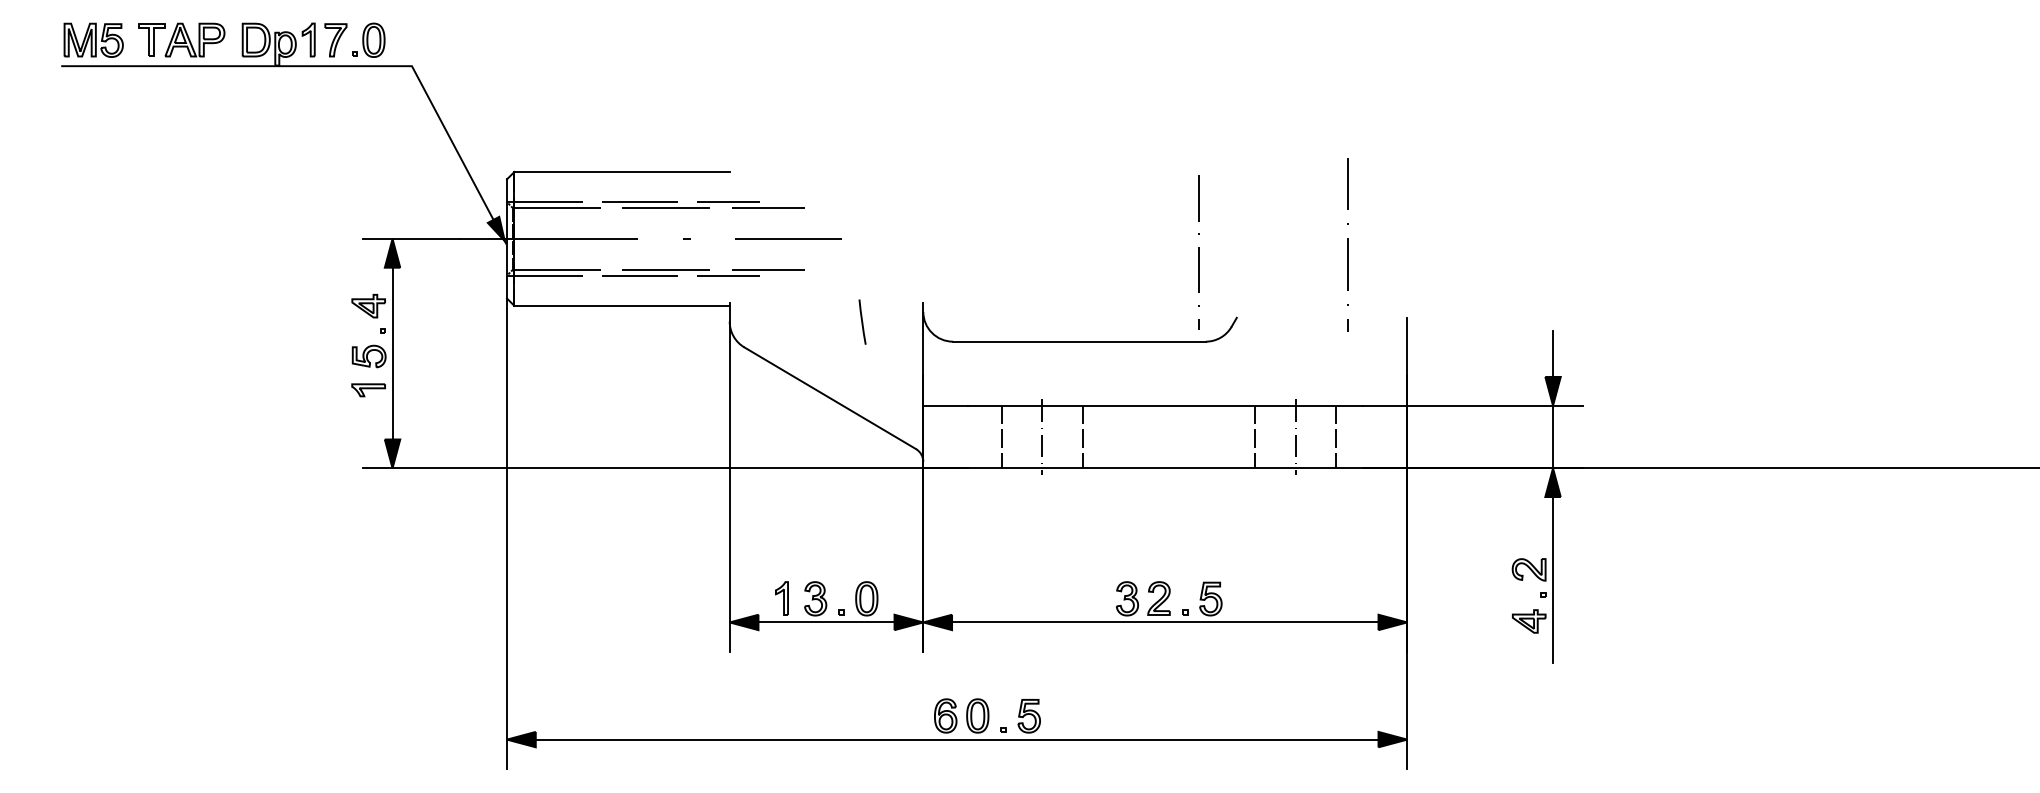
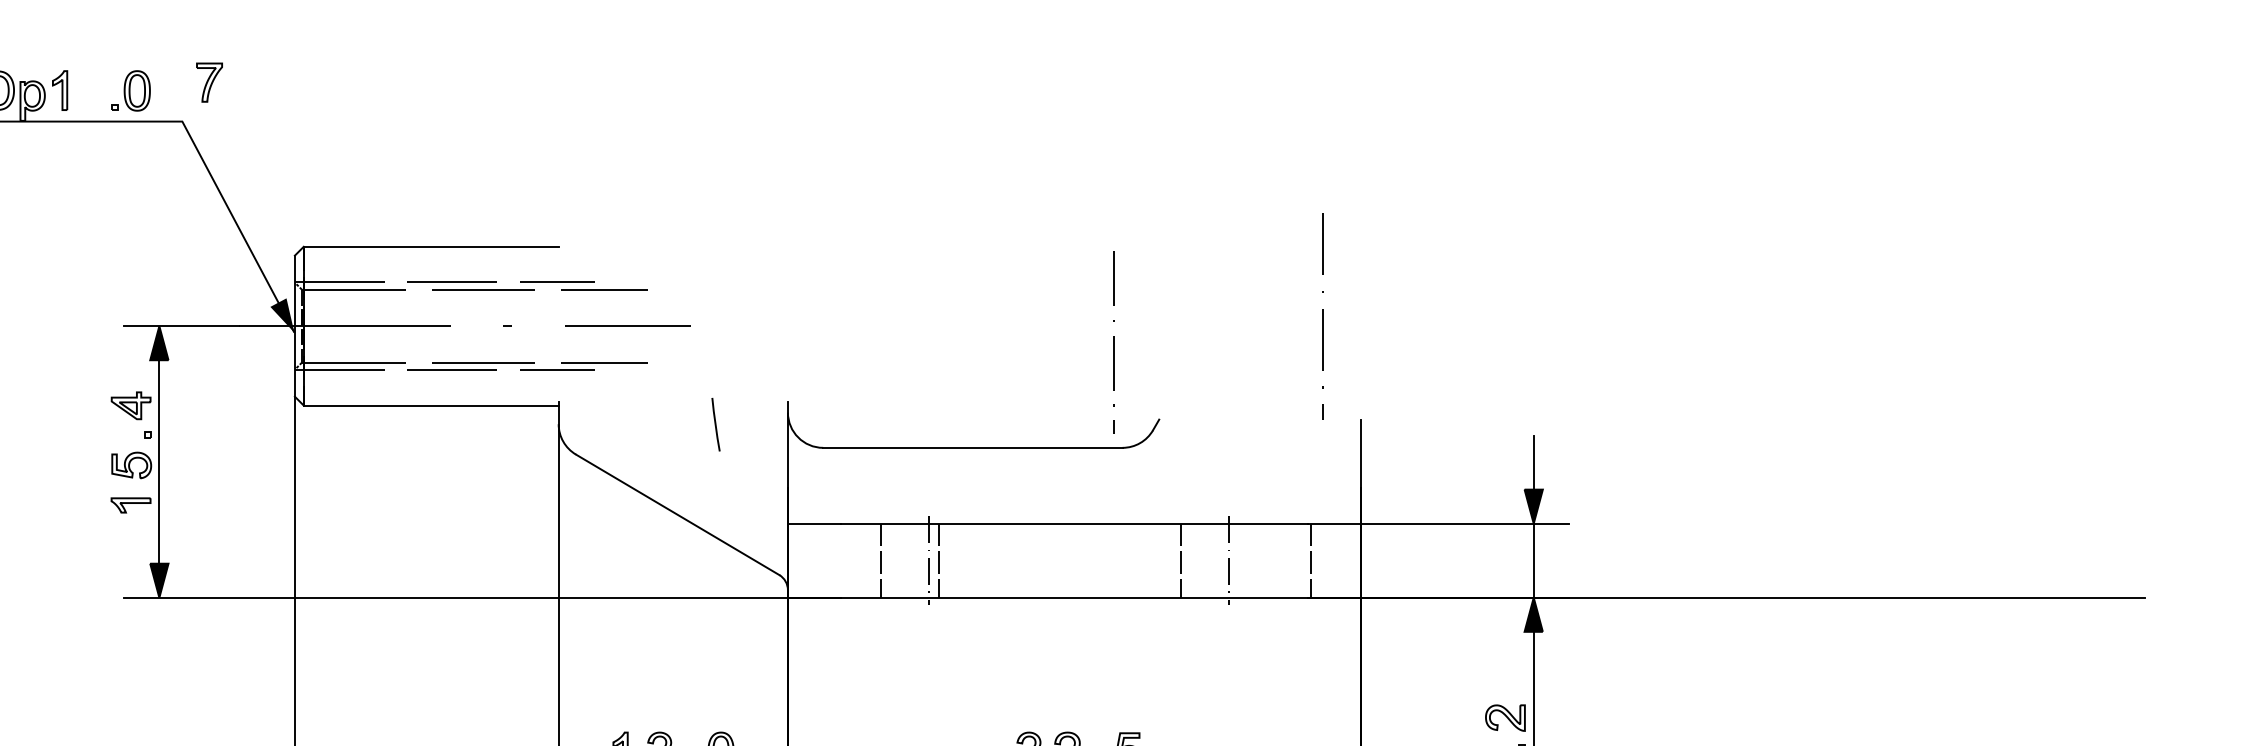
part: (335, 40) -> (209, 82), moved
line: (1347, 244) -> (1322, 316), moved
line: (1082, 436) -> (938, 560), moved
line: (1335, 436) -> (1310, 560), moved

